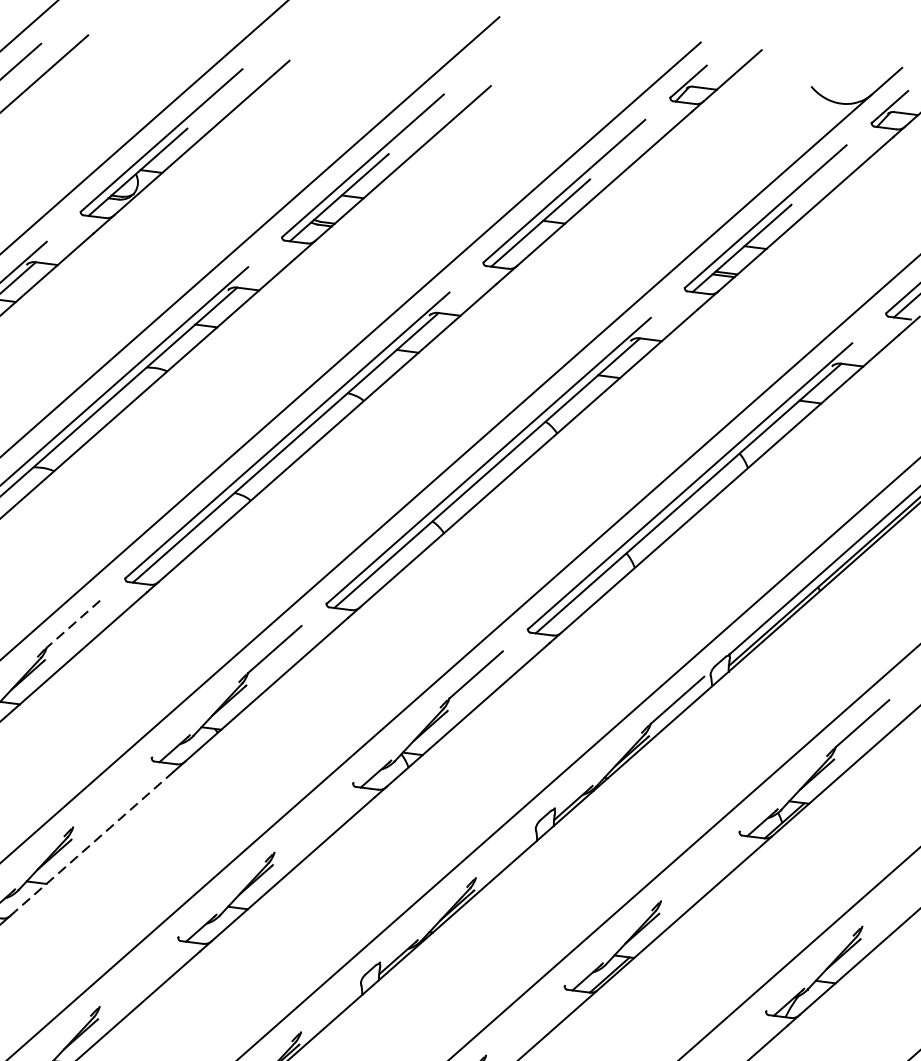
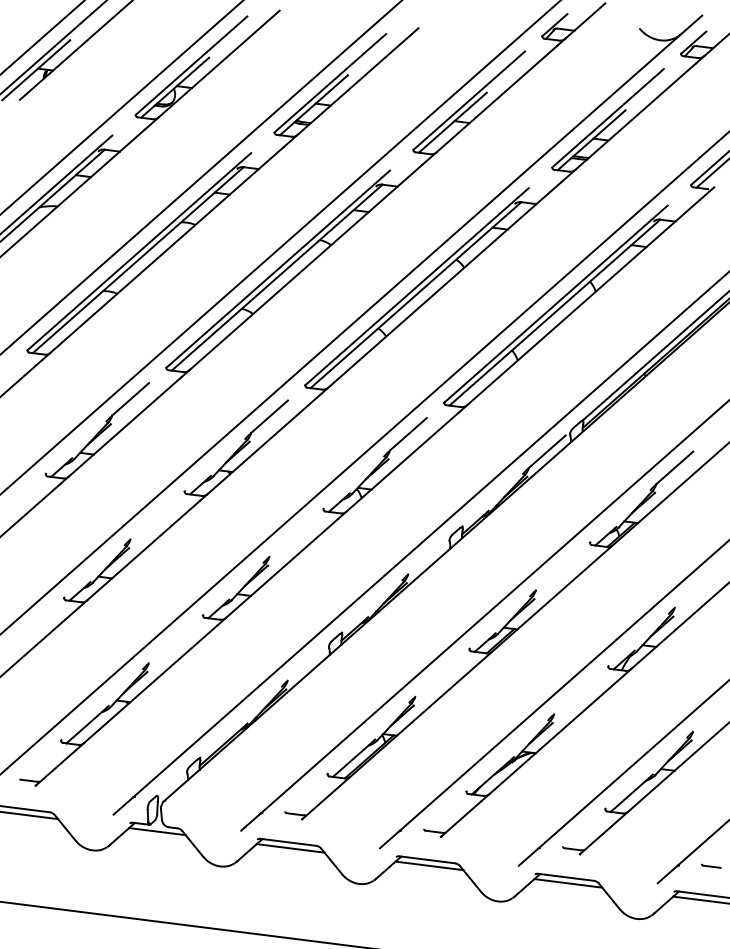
line: (73, 624) -> (130, 399), dashed -> solid
line: (92, 844) -> (143, 551), dashed -> solid

